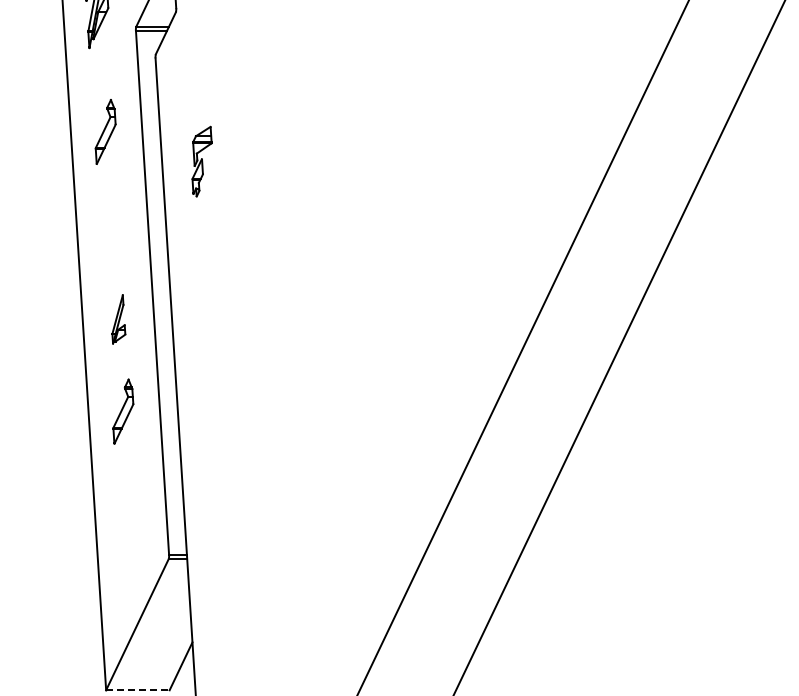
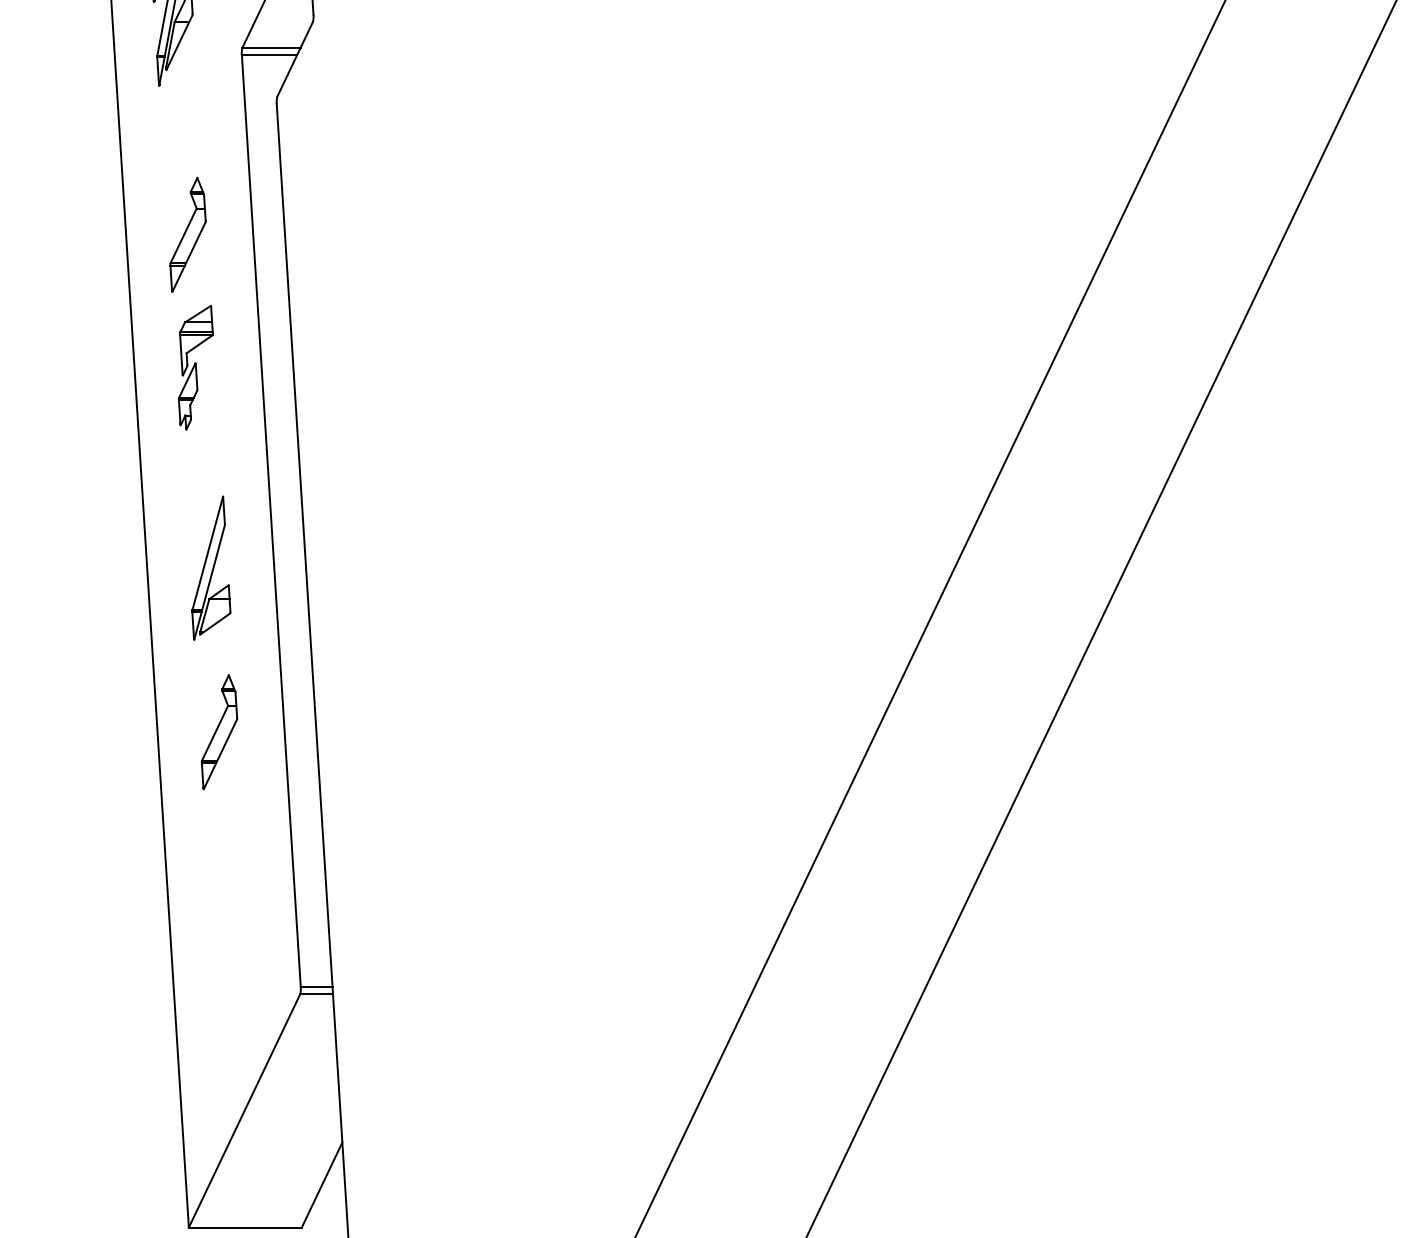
part: (201, 161) -> (194, 367), moved
part: (118, 319) -> (210, 568), size x1.67
line: (137, 690) -> (244, 1228), dashed -> solid

